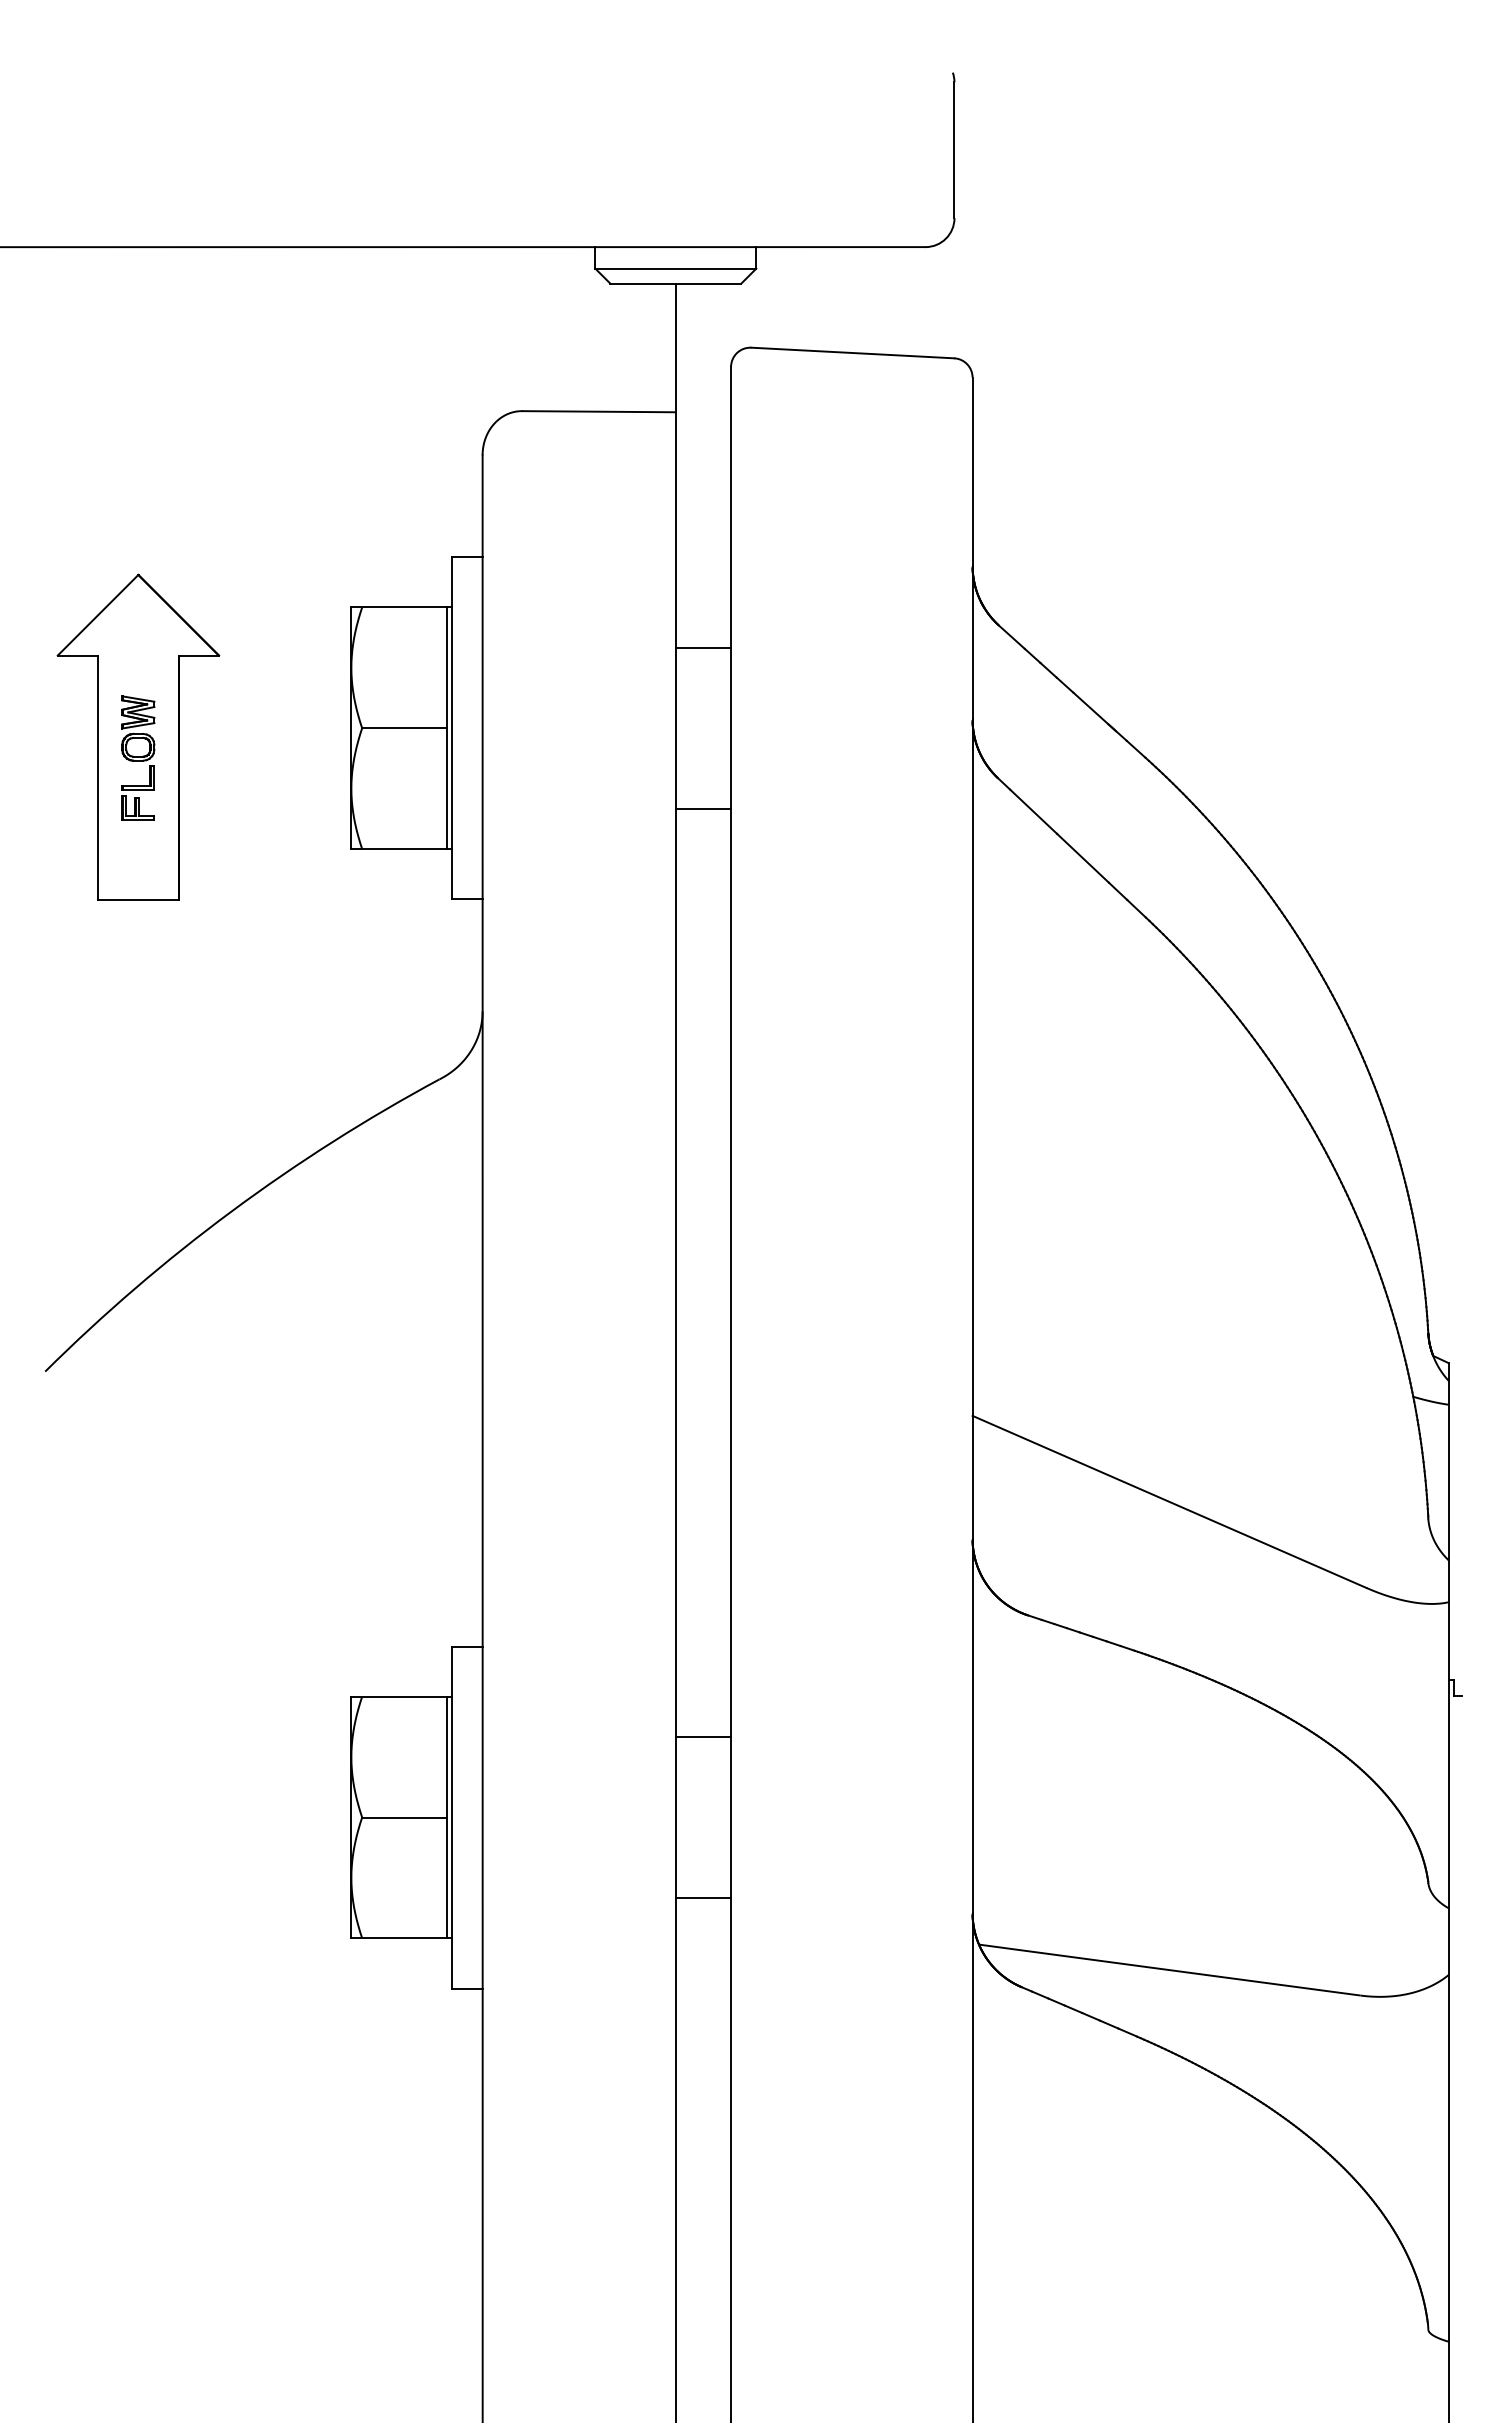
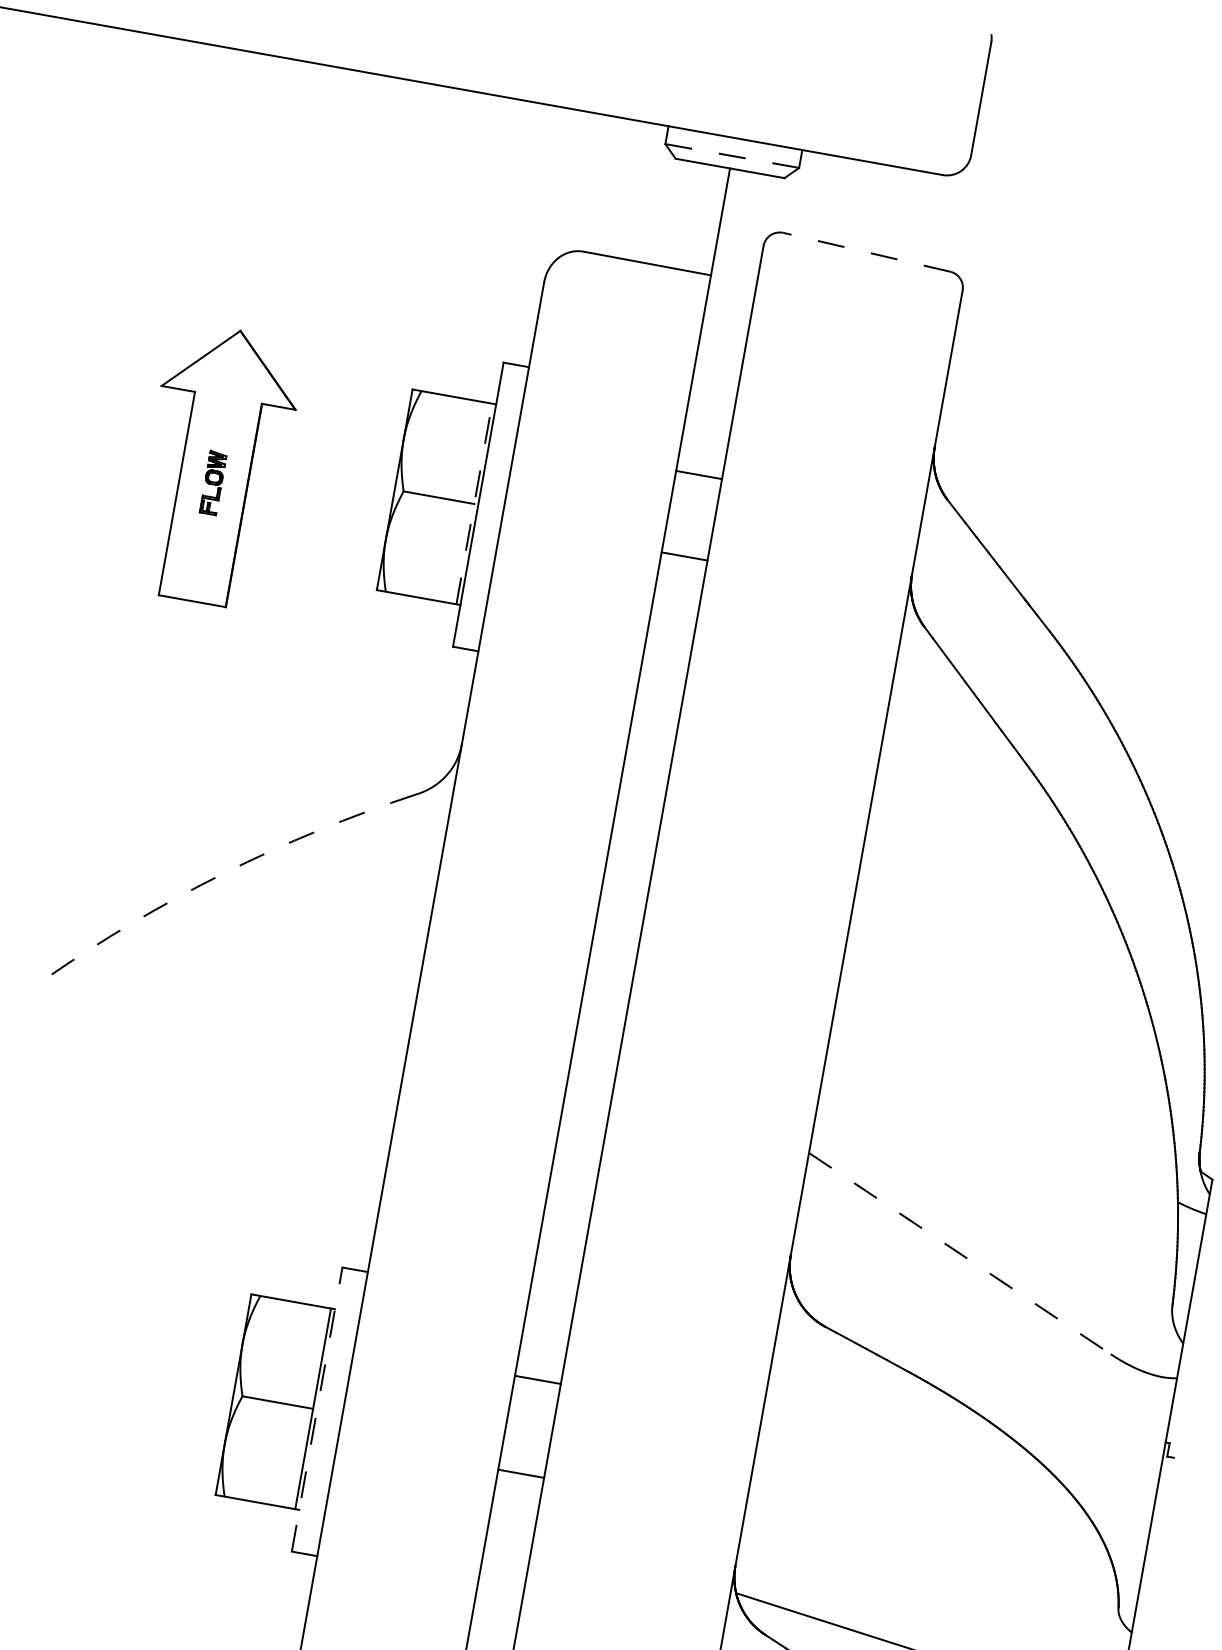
line: (675, 268) -> (732, 155), solid -> dashed
line: (852, 353) -> (866, 252), solid -> dashed
line: (447, 728) -> (474, 504), solid -> dashed
part: (138, 757) -> (213, 482), size x0.6
line: (703, 808) -> (684, 556), moved
arc: (231, 1211) -> (223, 873), solid -> dashed
line: (1169, 1501) -> (959, 1253), solid -> dashed
line: (452, 1817) -> (317, 1409), solid -> dashed
line: (703, 1898) -> (521, 1474), moved

